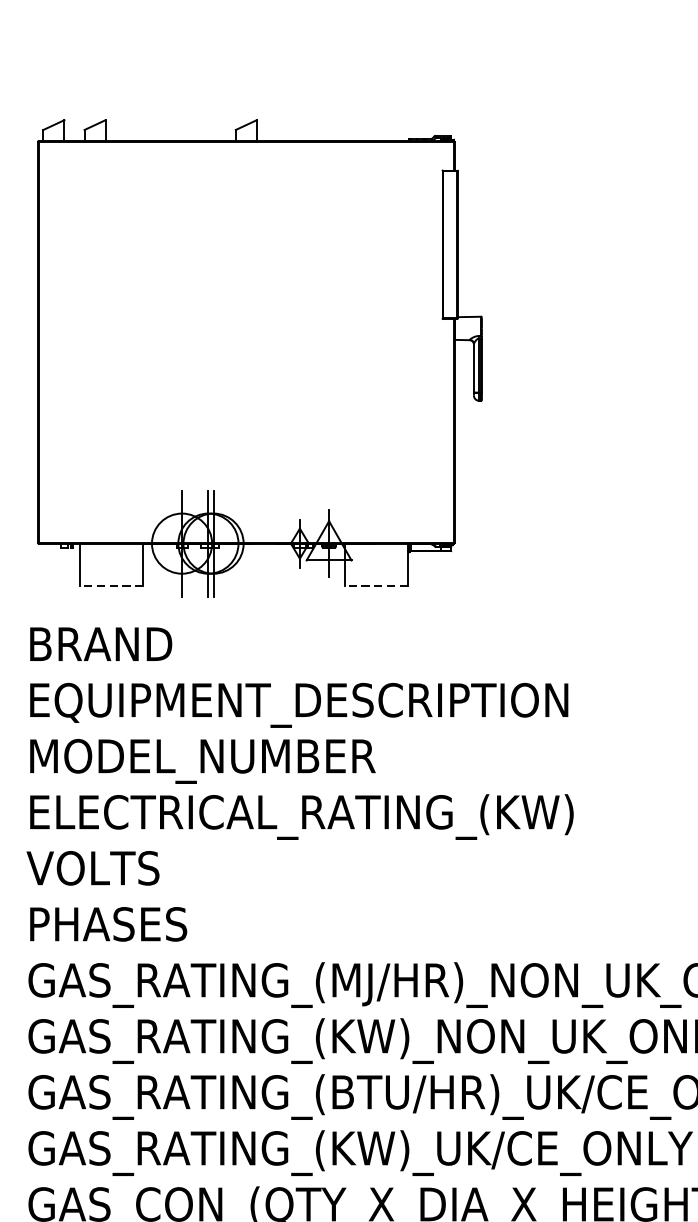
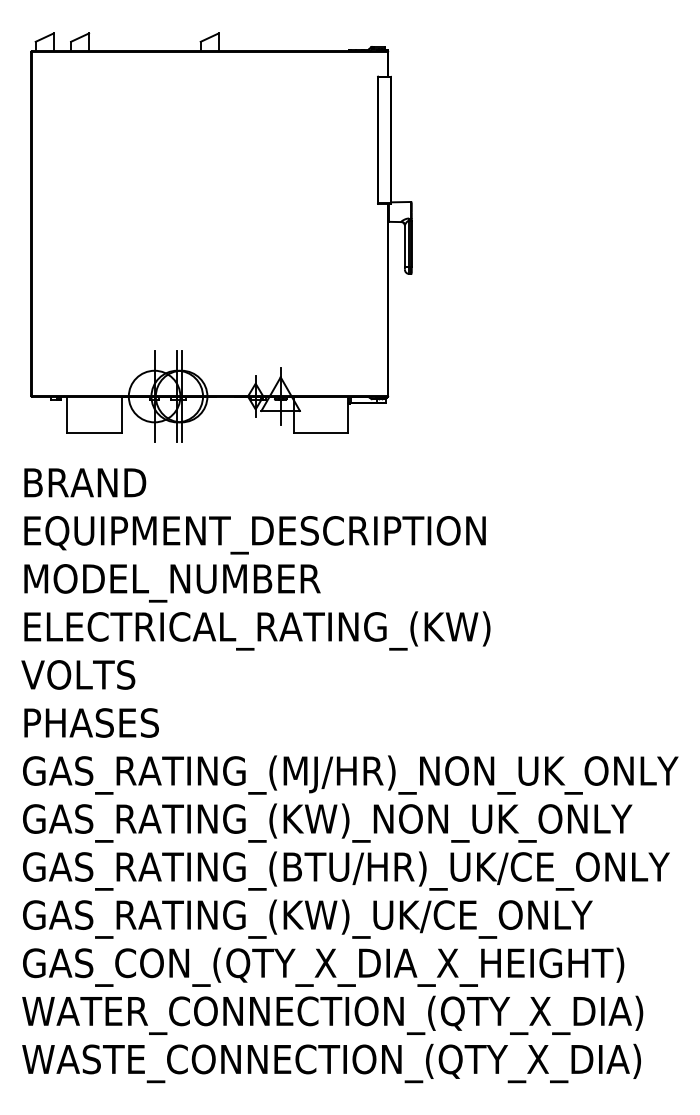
line: (110, 585) -> (93, 432), dashed -> solid
line: (375, 585) -> (320, 432), dashed -> solid

